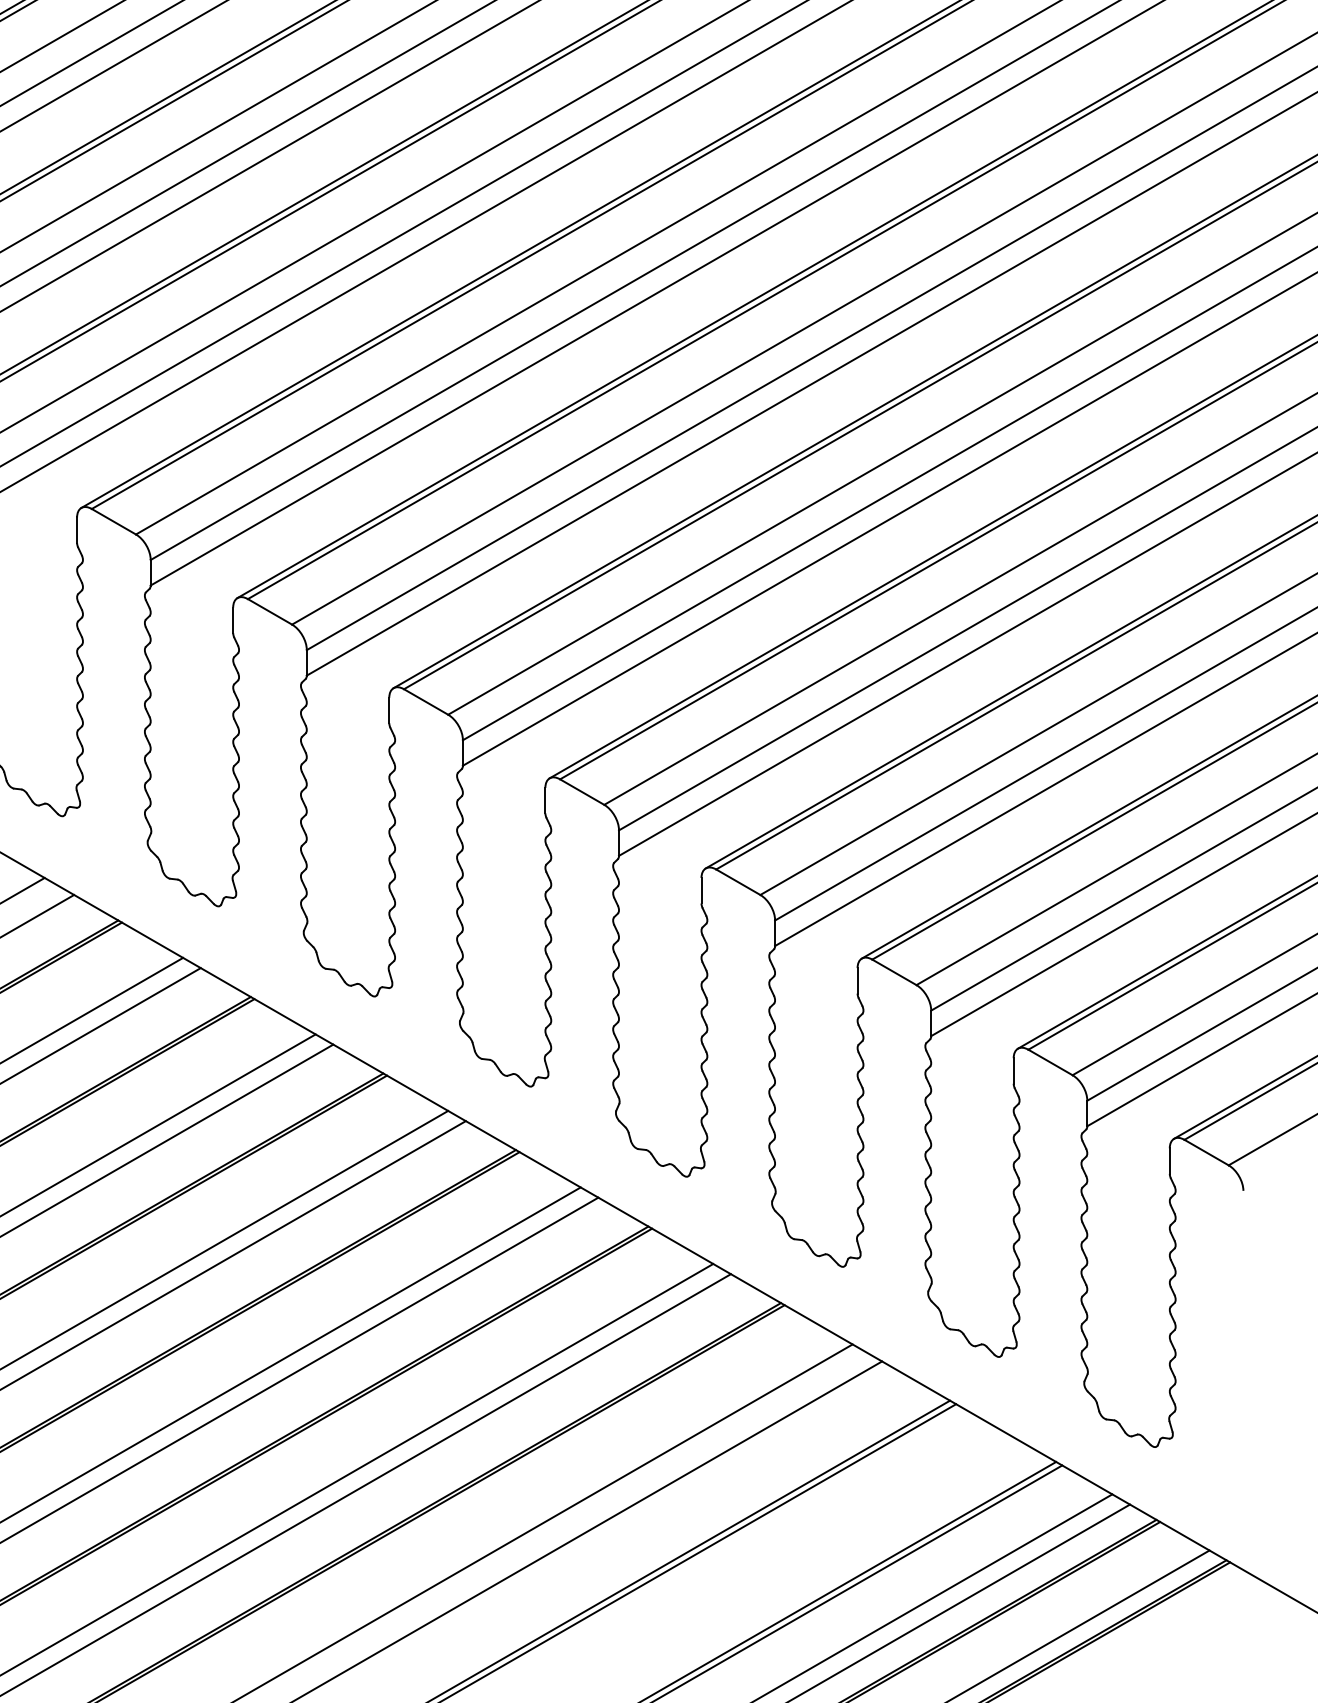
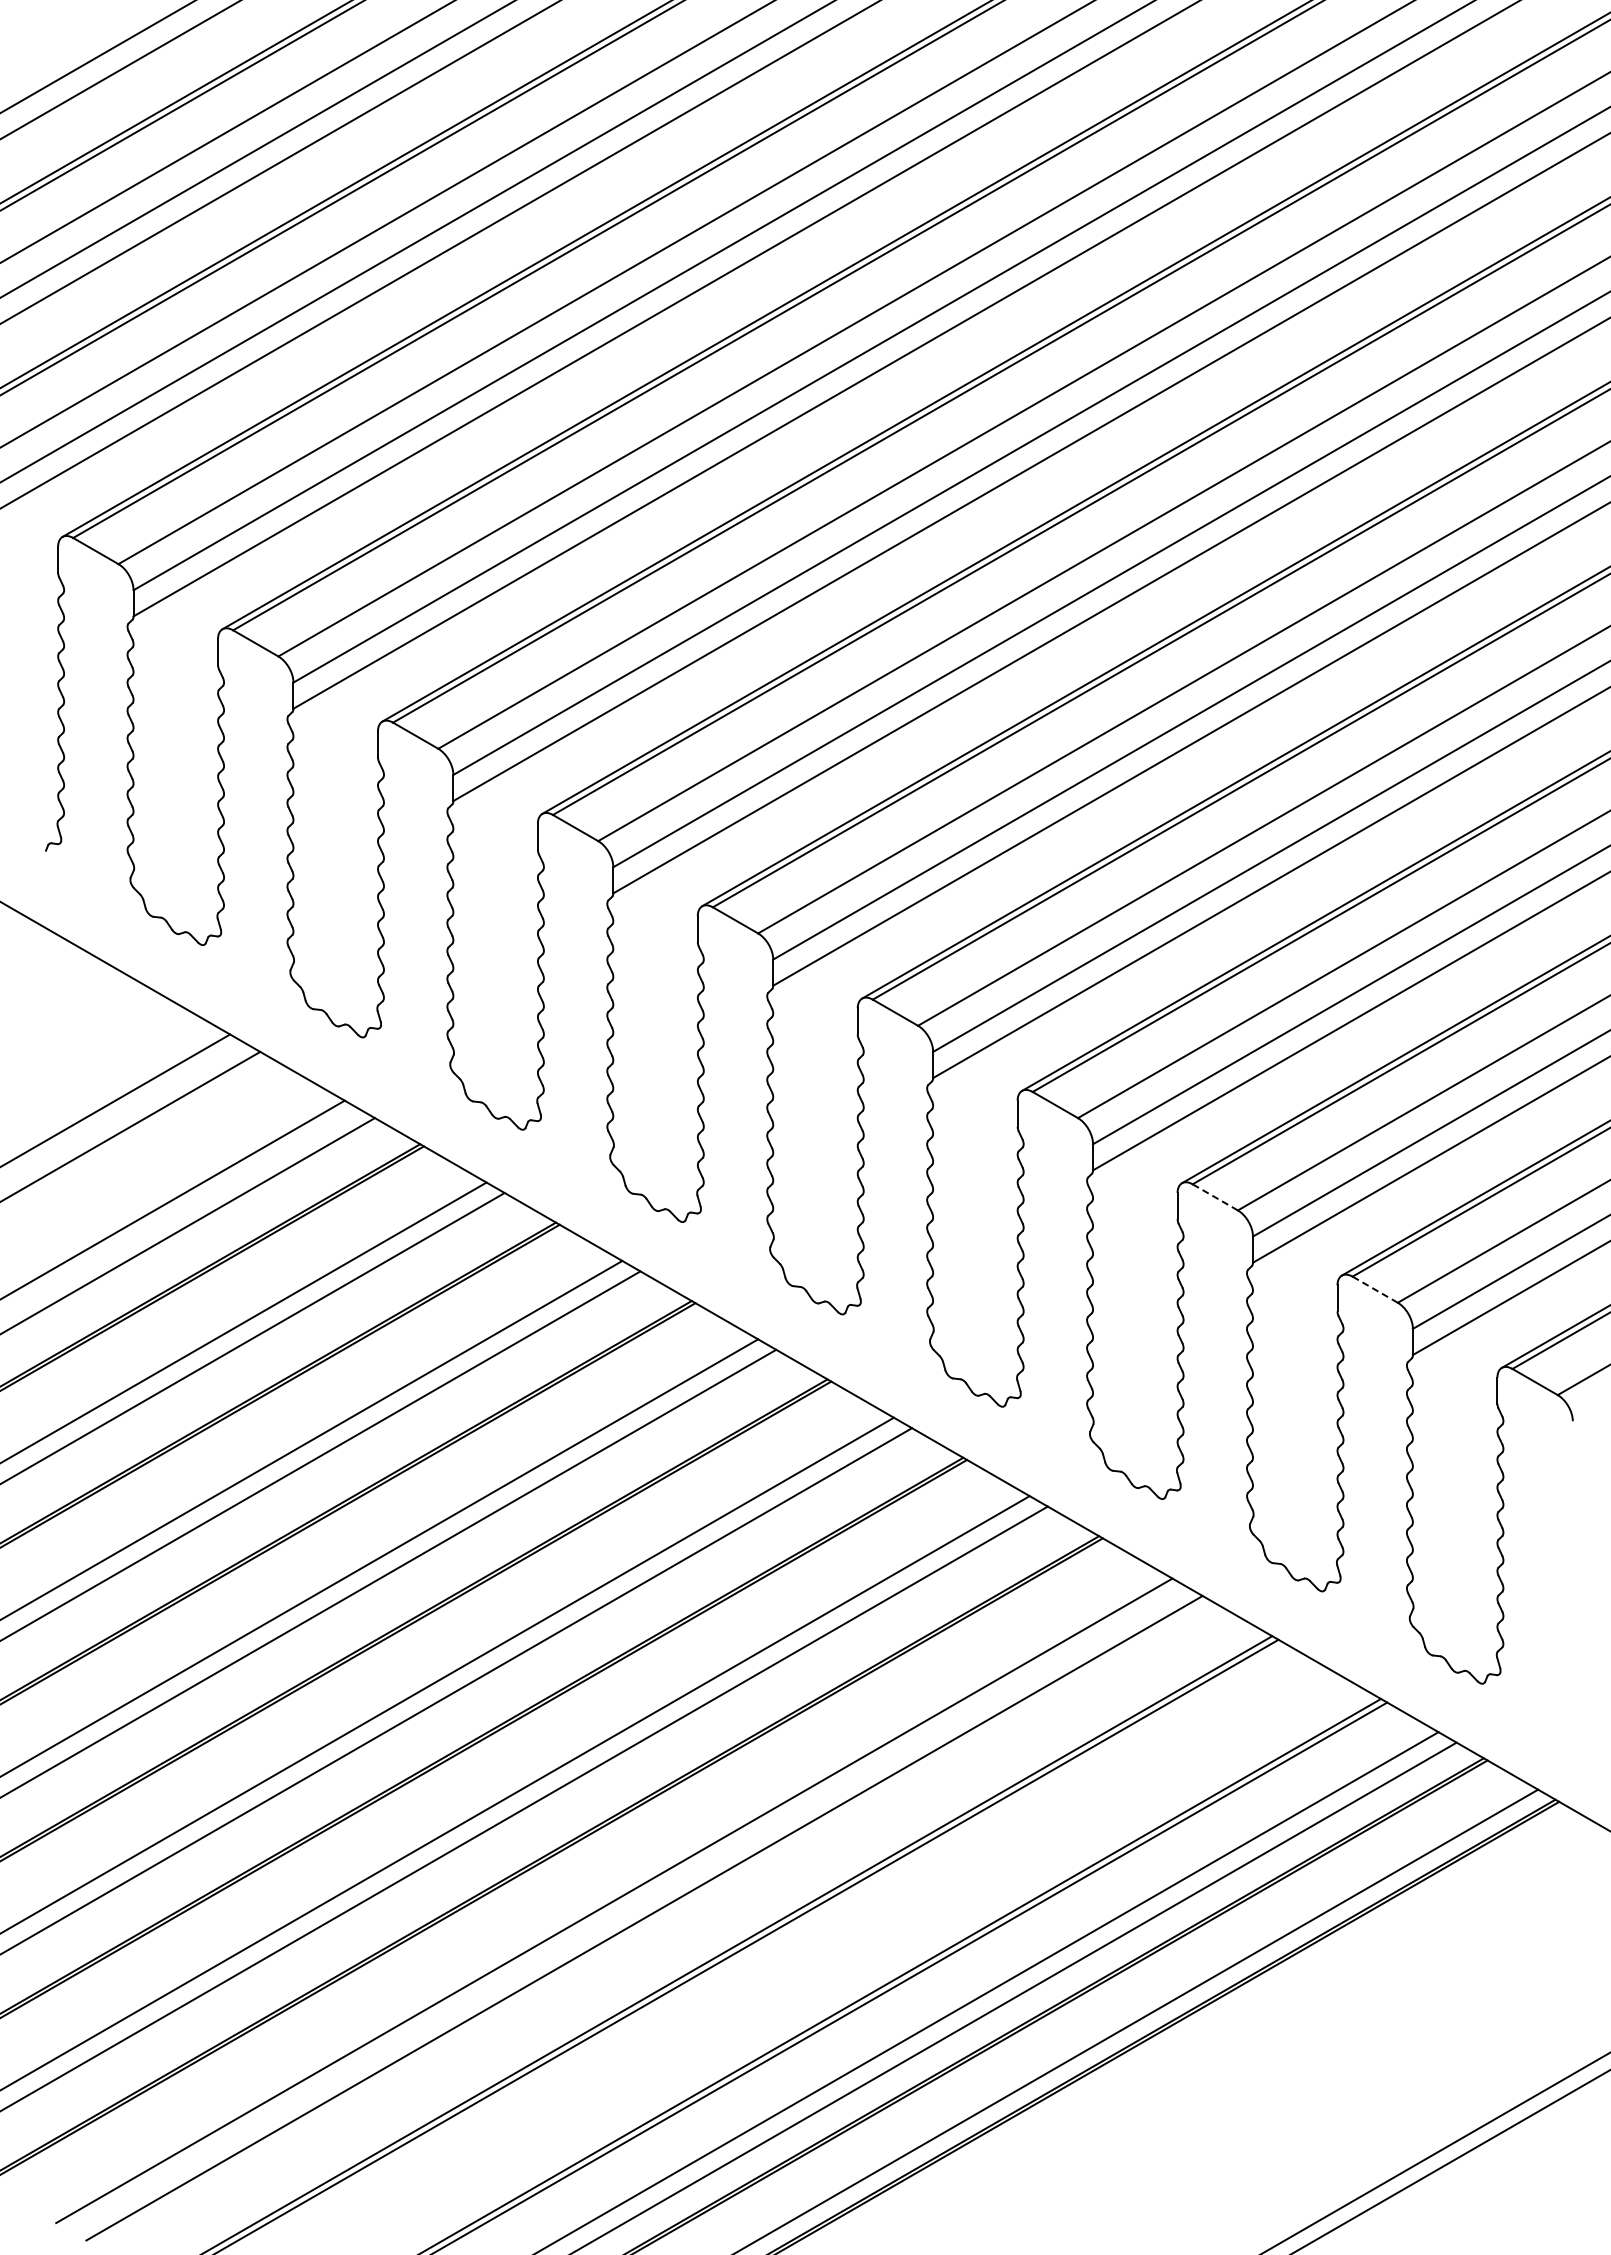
line: (893, 972) -> (1214, 1197), solid -> dashed
line: (1049, 1062) -> (1374, 1289), solid -> dashed

